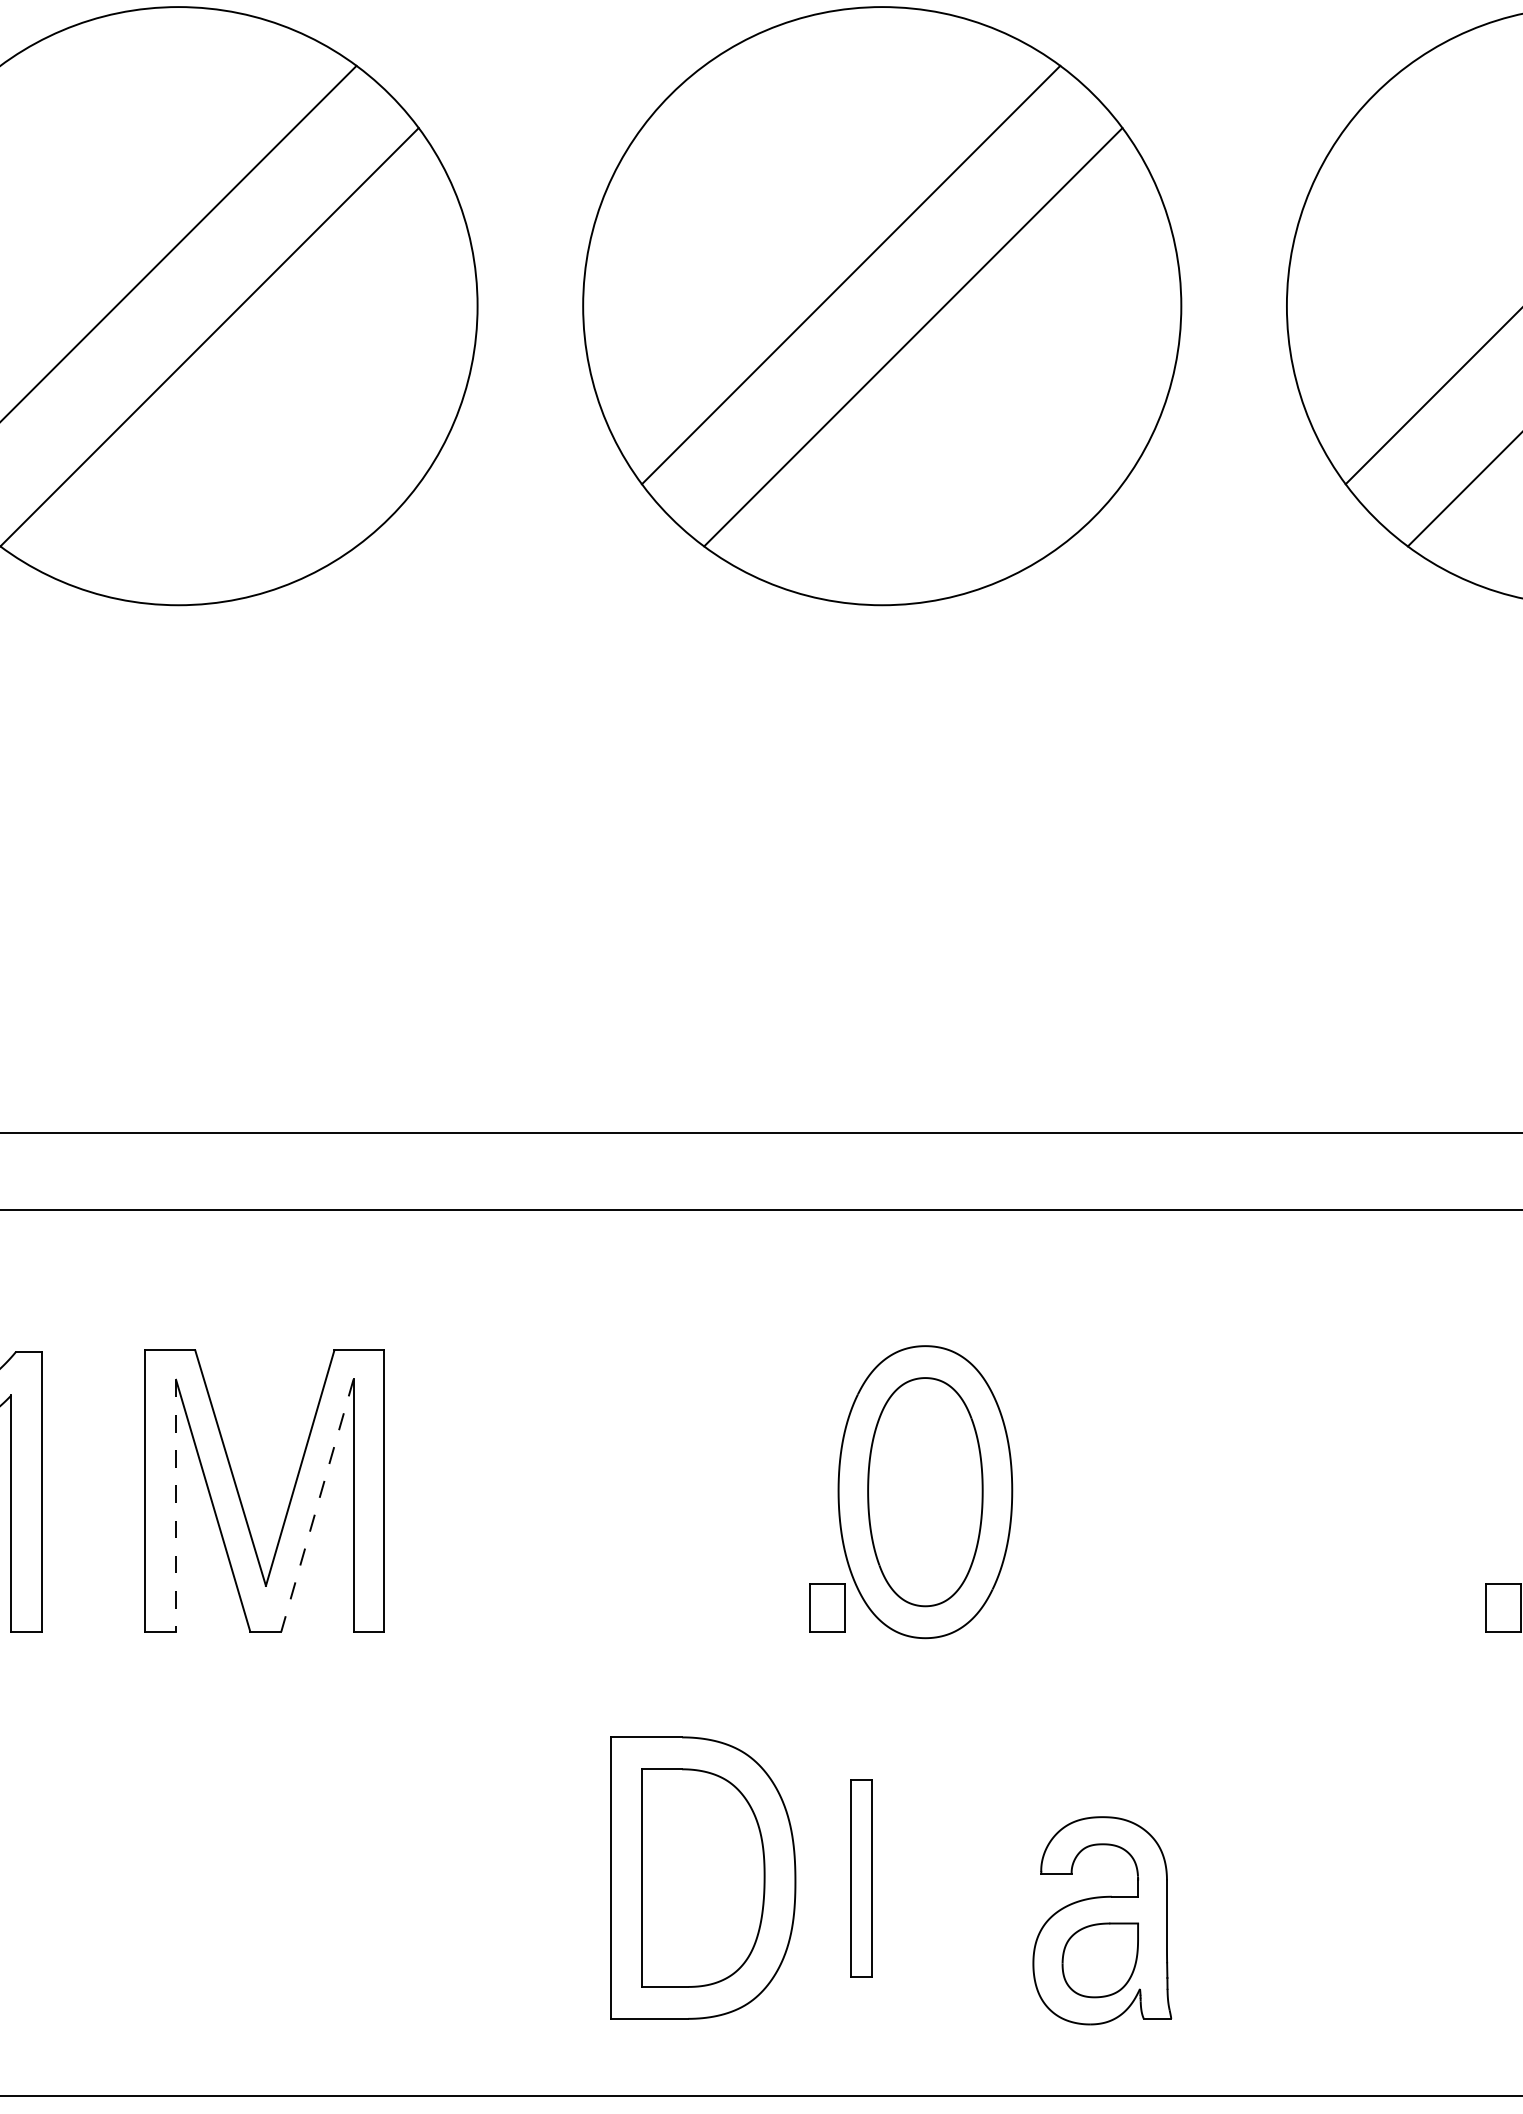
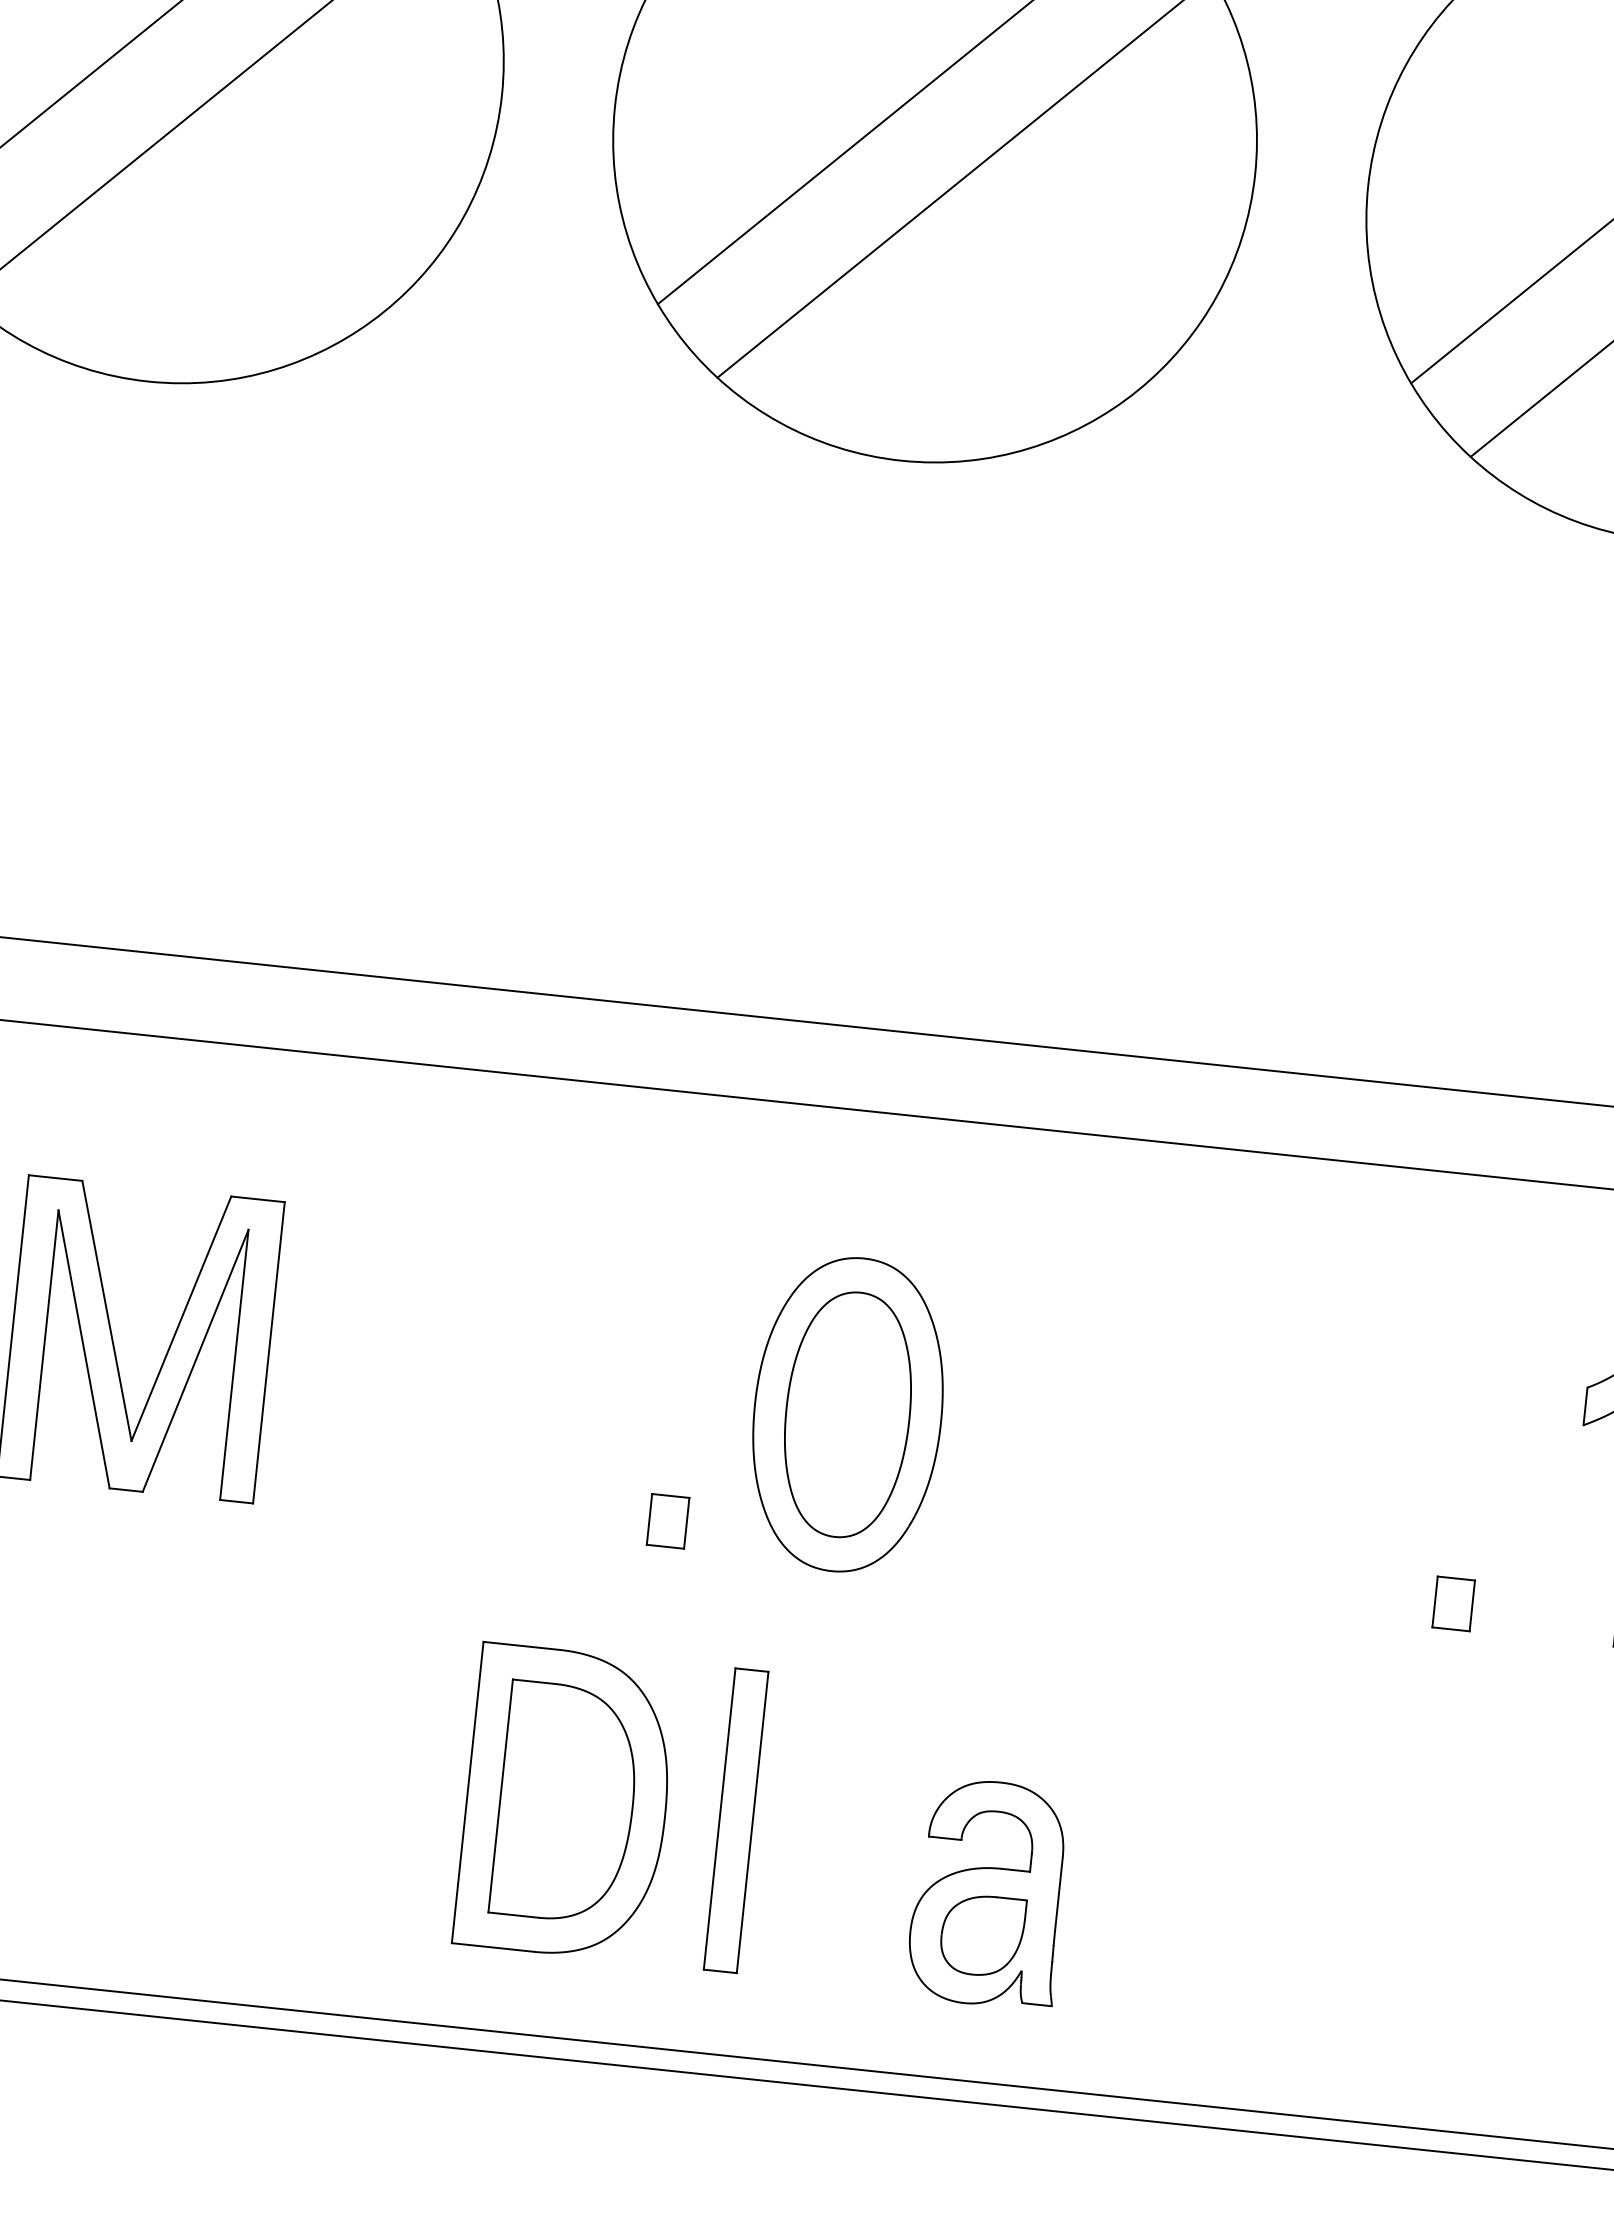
line: (176, 1505) -> (44, 1344), dashed -> solid
line: (317, 1506) -> (195, 1361), dashed -> solid
part: (827, 1607) -> (668, 1520), moved
part: (861, 1877) -> (736, 1820), size x1.43

